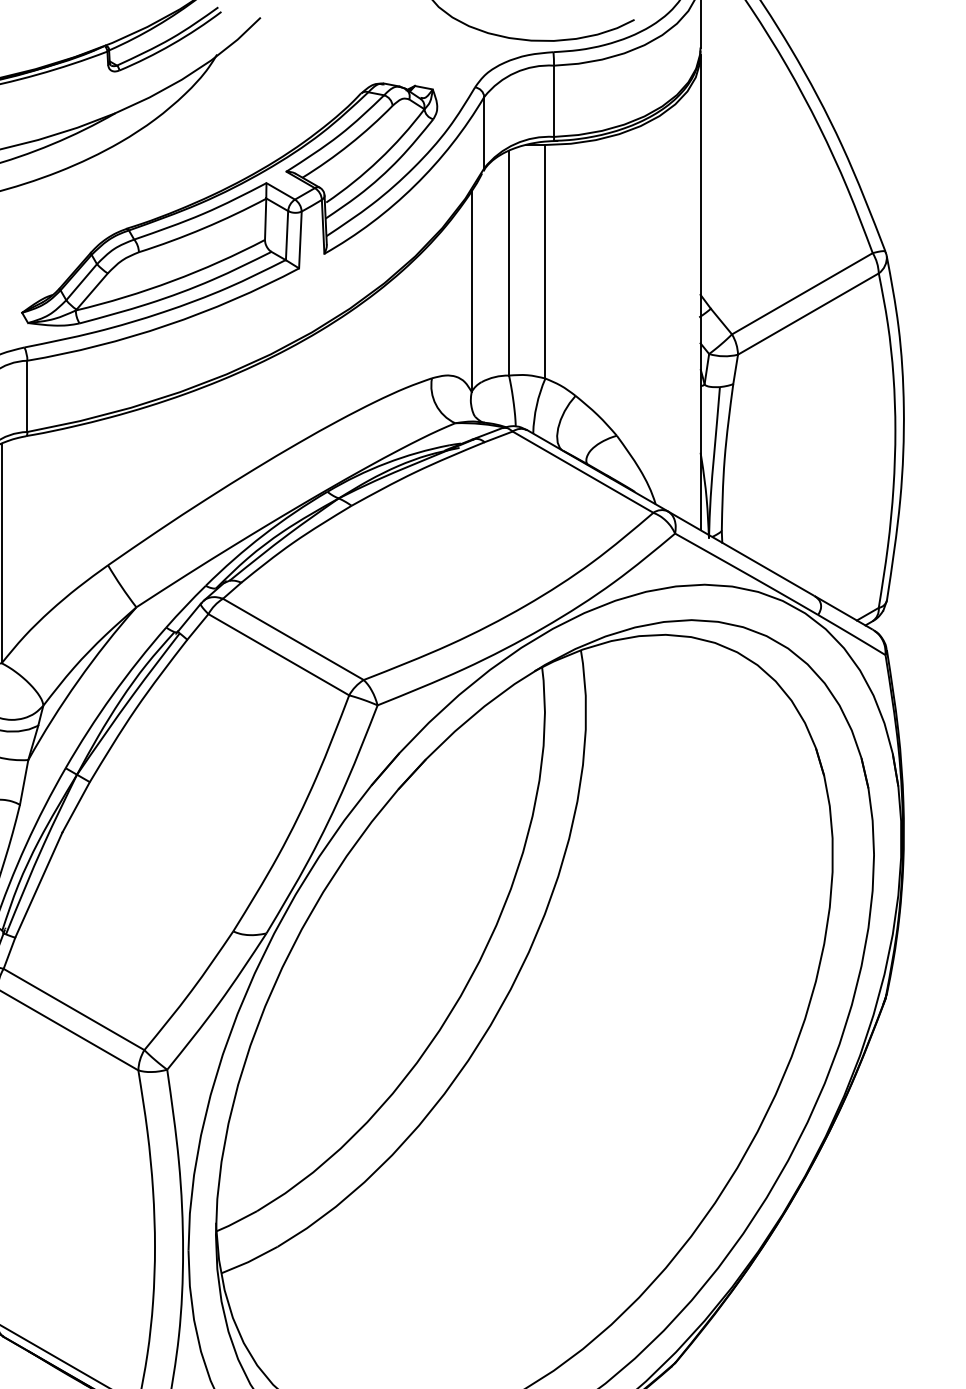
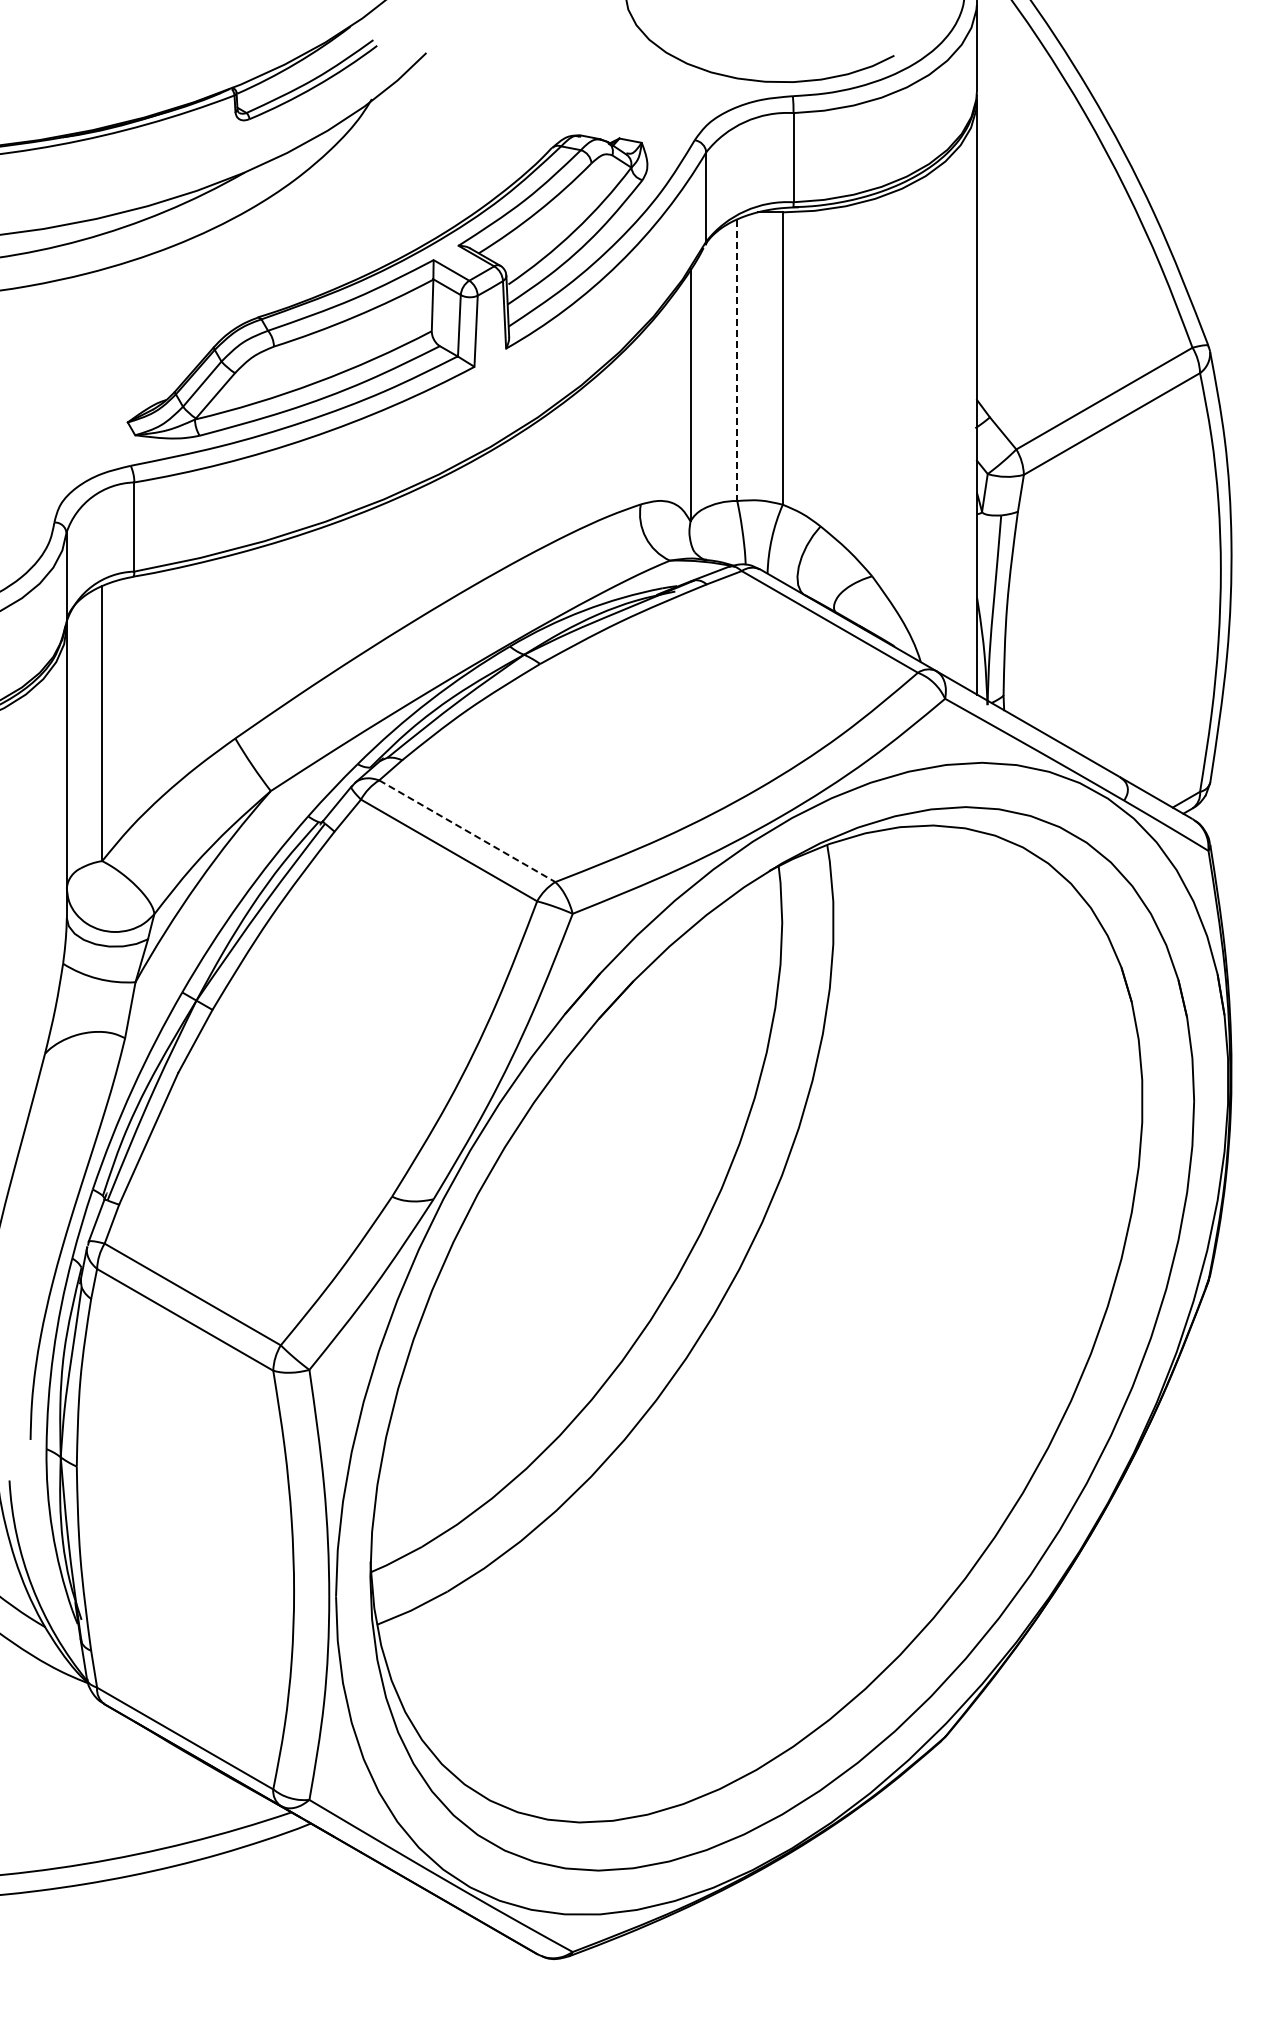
line: (509, 263) -> (737, 360), solid -> dashed
line: (293, 639) -> (467, 831), solid -> dashed

